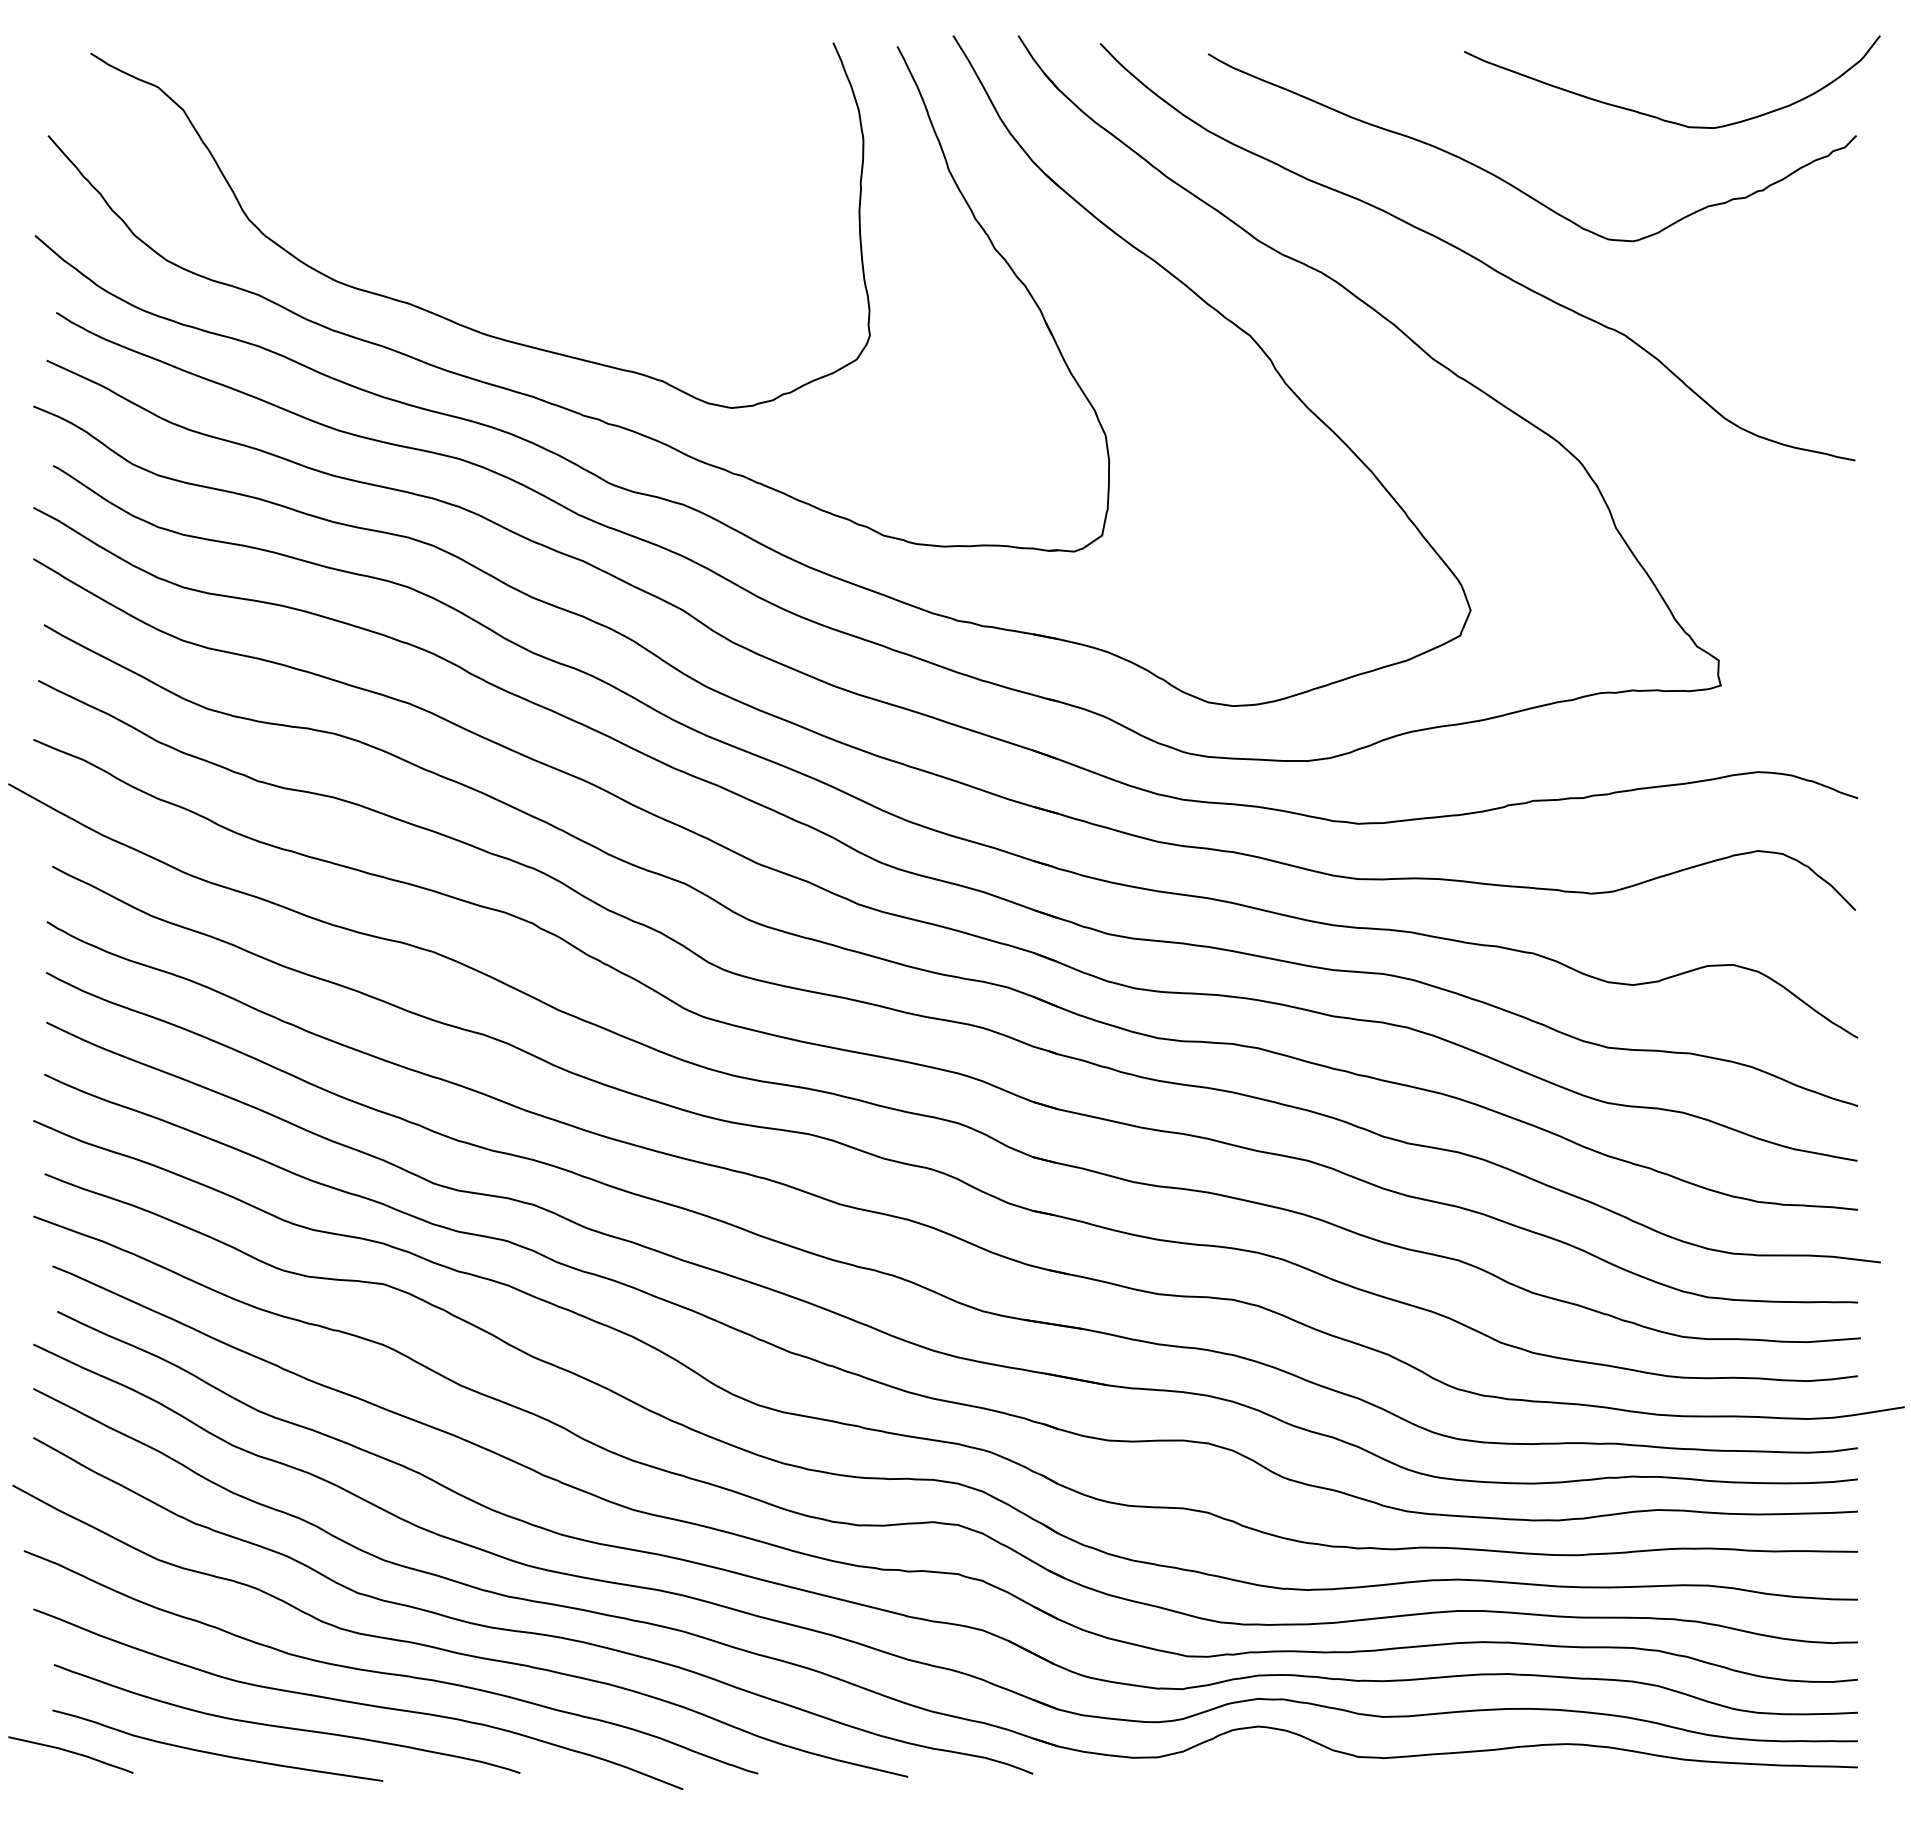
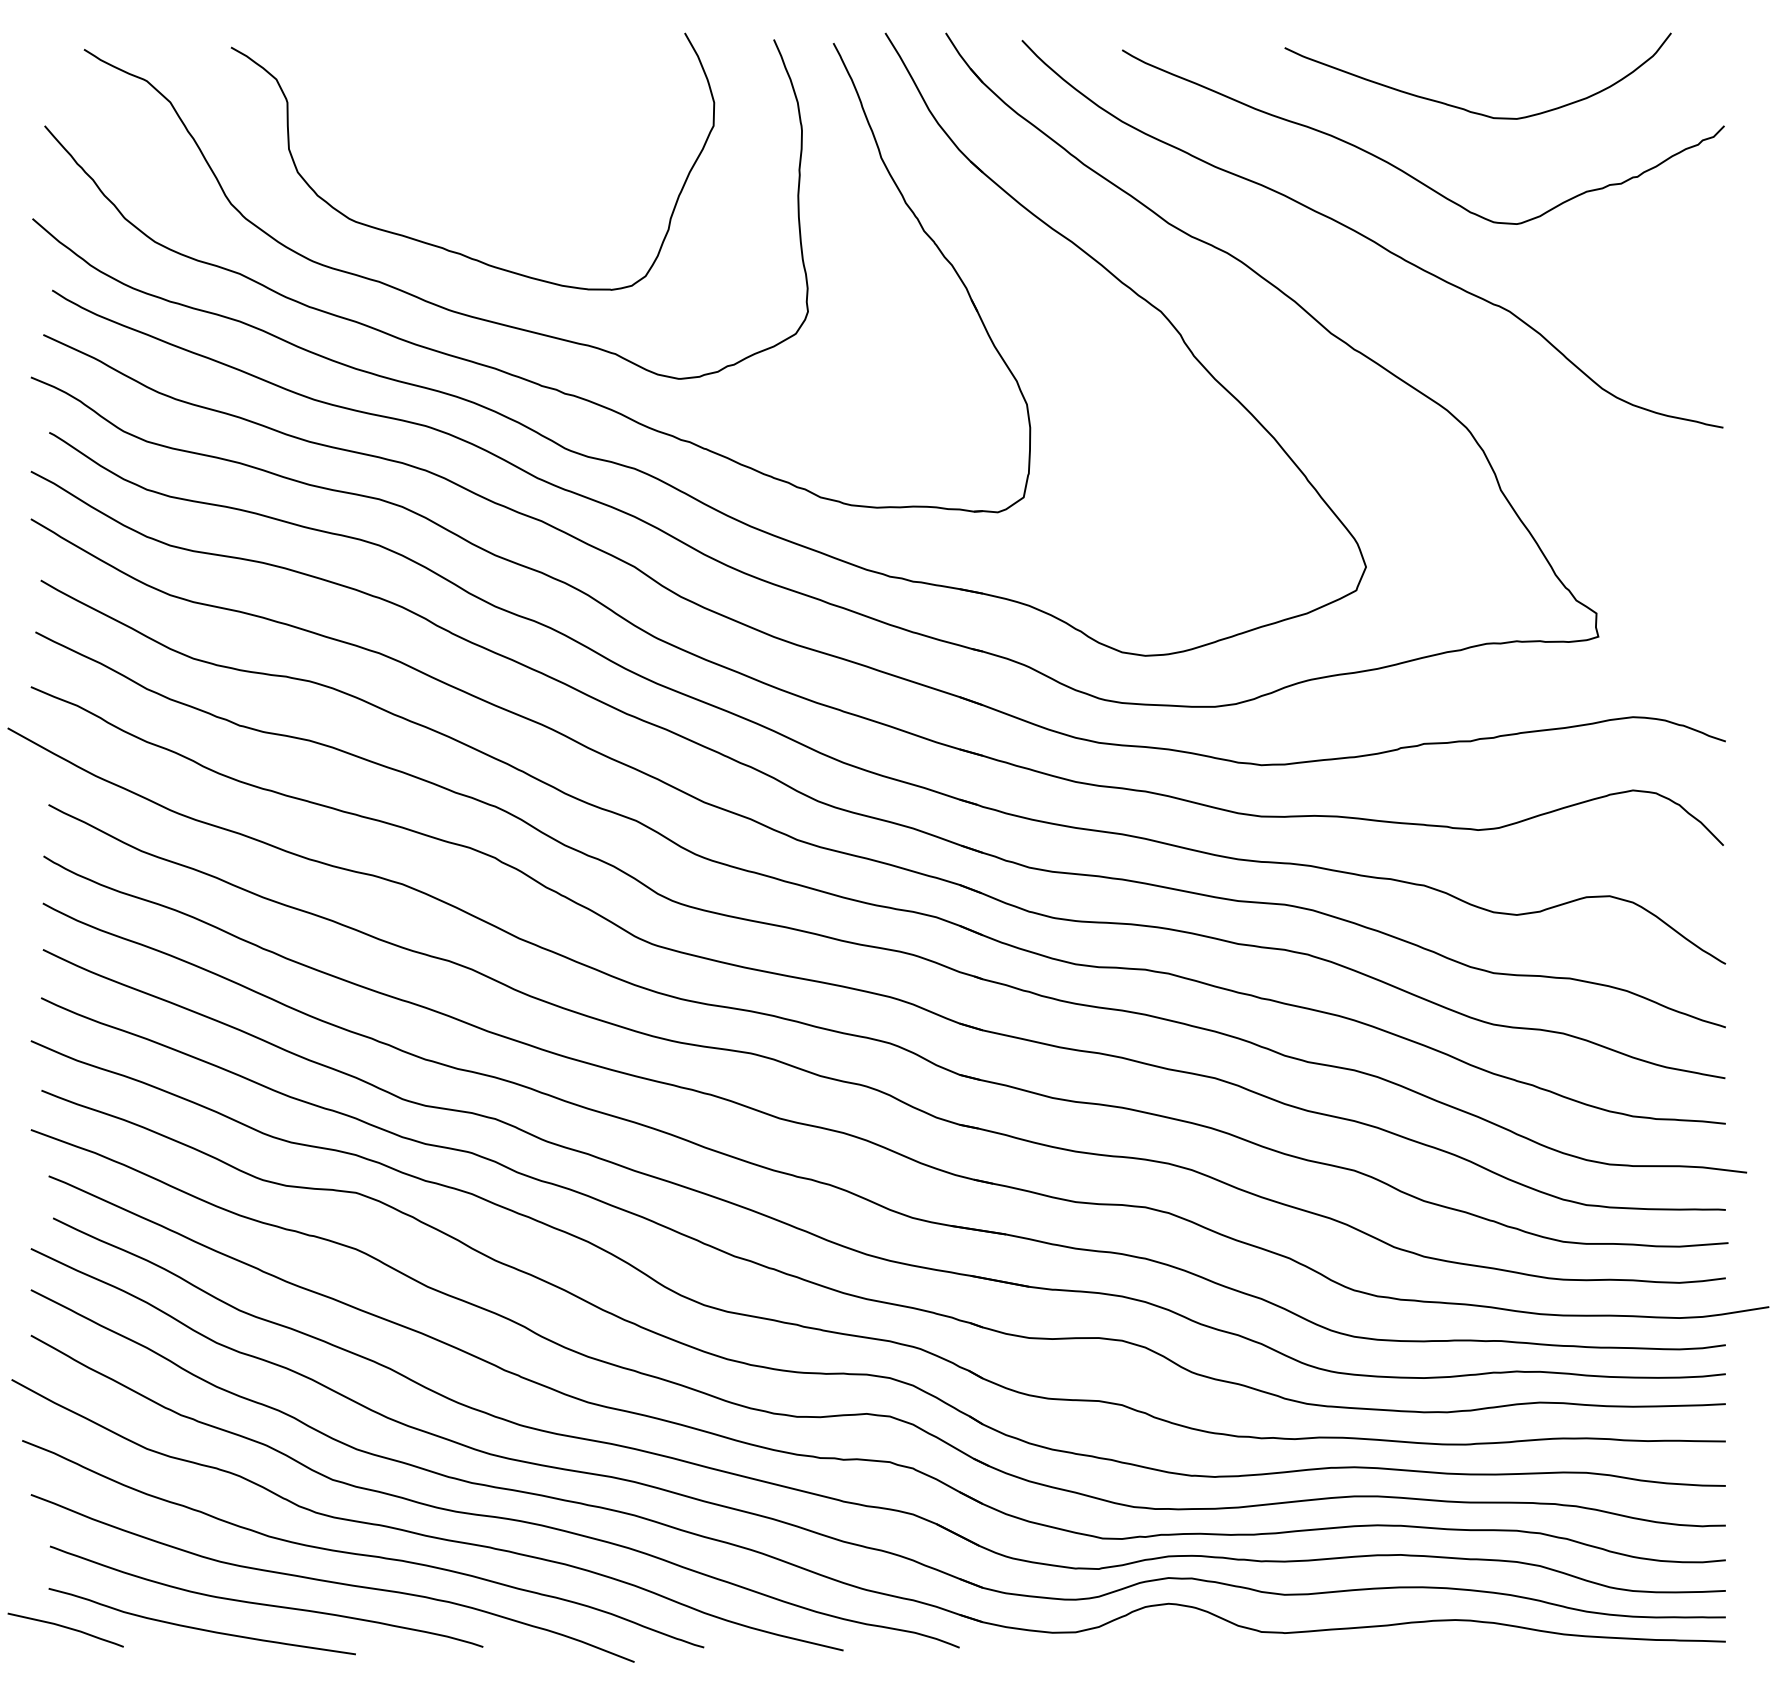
curve: (1659, 117) -> (1466, 109), moved
curve: (475, 265) -> (441, 246), added

